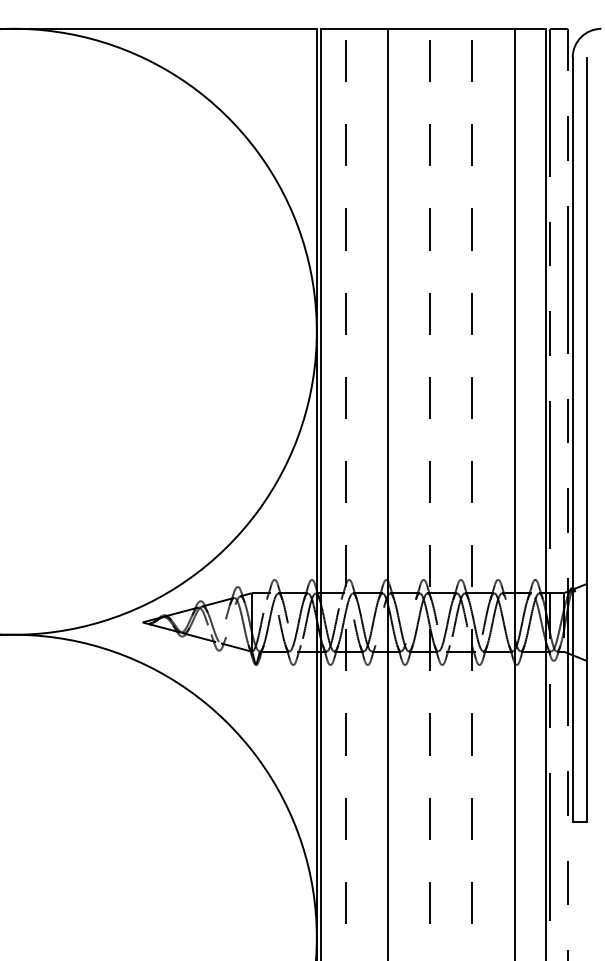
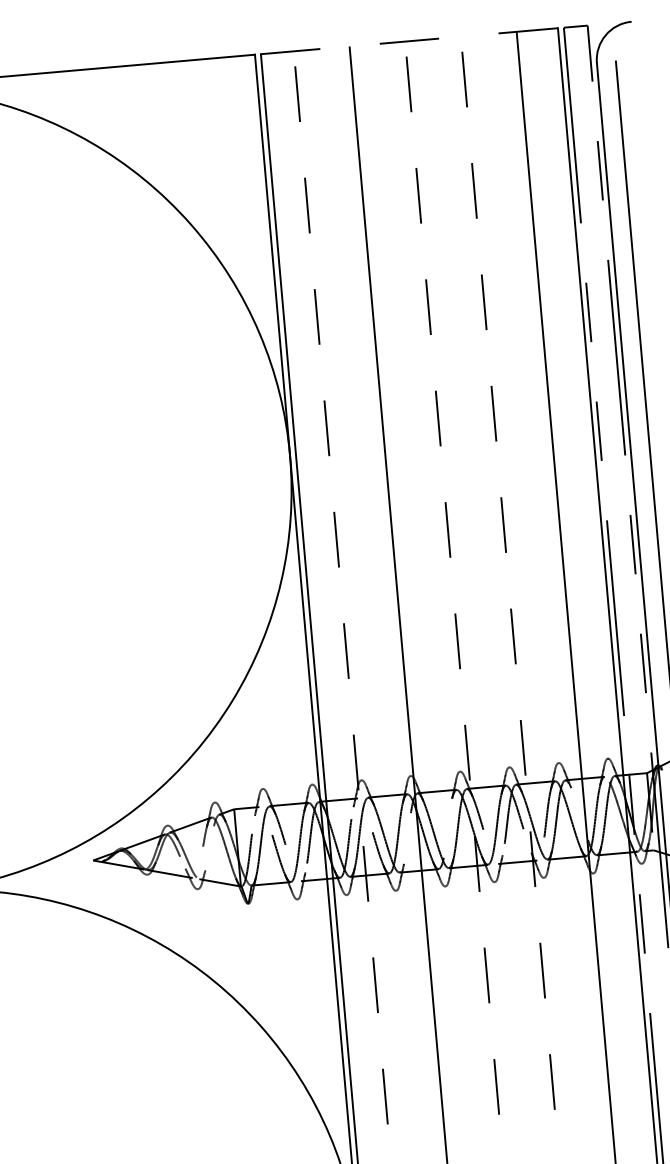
line: (433, 28) -> (409, 40), solid -> dashed

